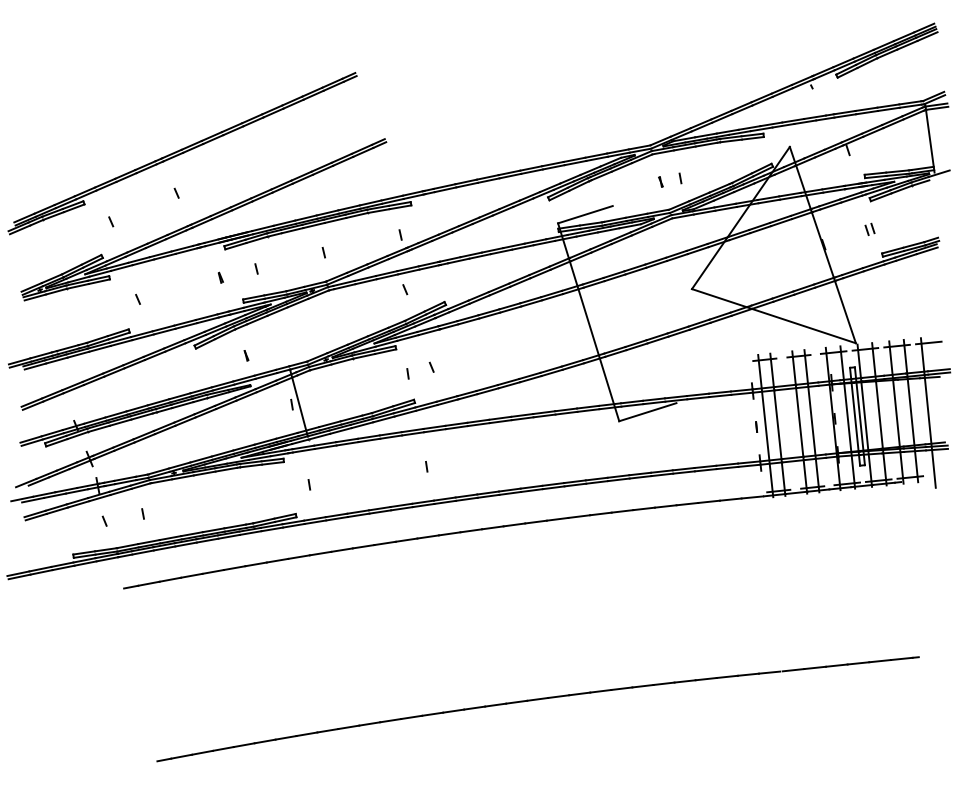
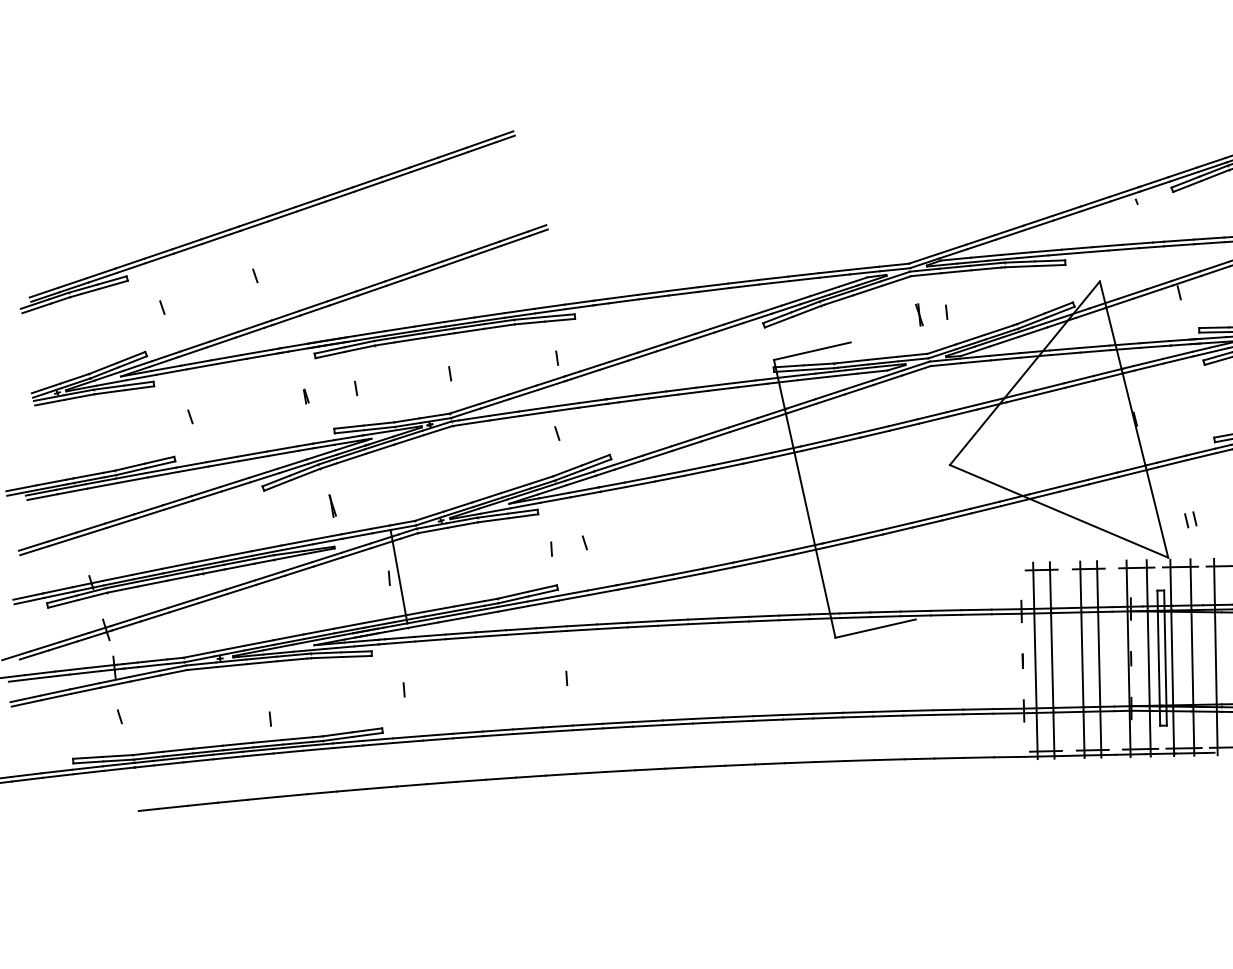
part: (660, 181) -> (918, 314), size x1.6
part: (869, 228) -> (1190, 518), moved
part: (246, 355) -> (332, 505), size x1.6
line: (142, 513) -> (269, 718), moved

